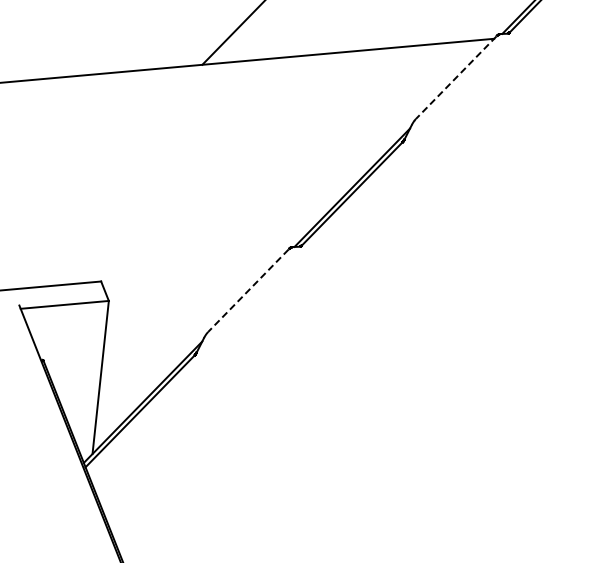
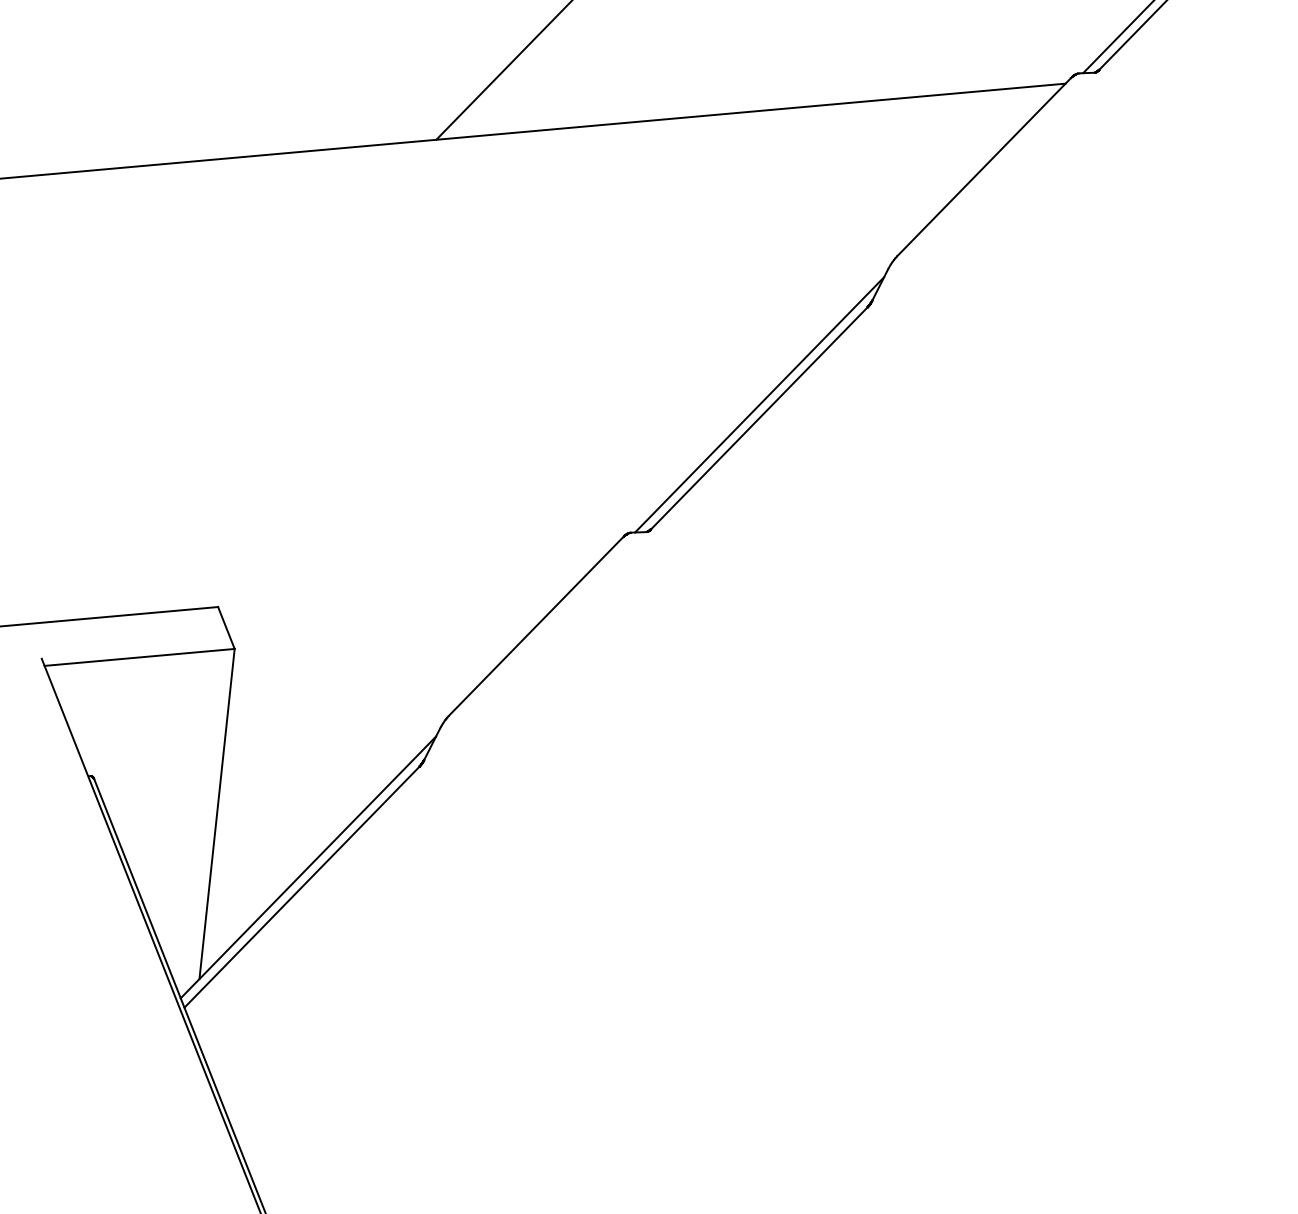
line: (456, 77) -> (984, 167), dashed -> solid
line: (248, 290) -> (535, 626), dashed -> solid

